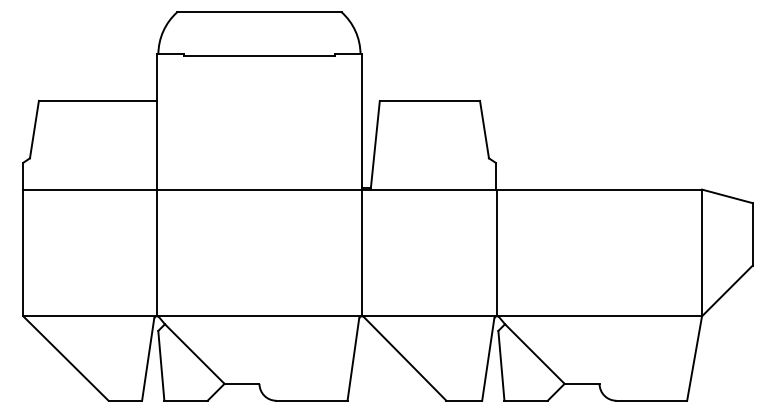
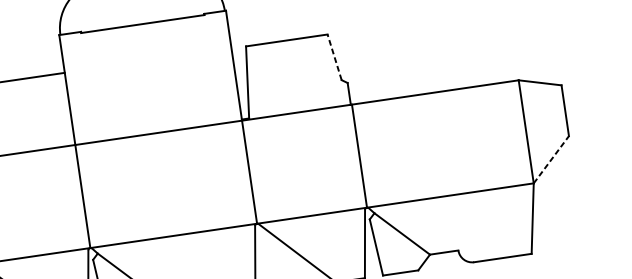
line: (484, 129) -> (334, 57), solid -> dashed
line: (727, 290) -> (551, 159), solid -> dashed

